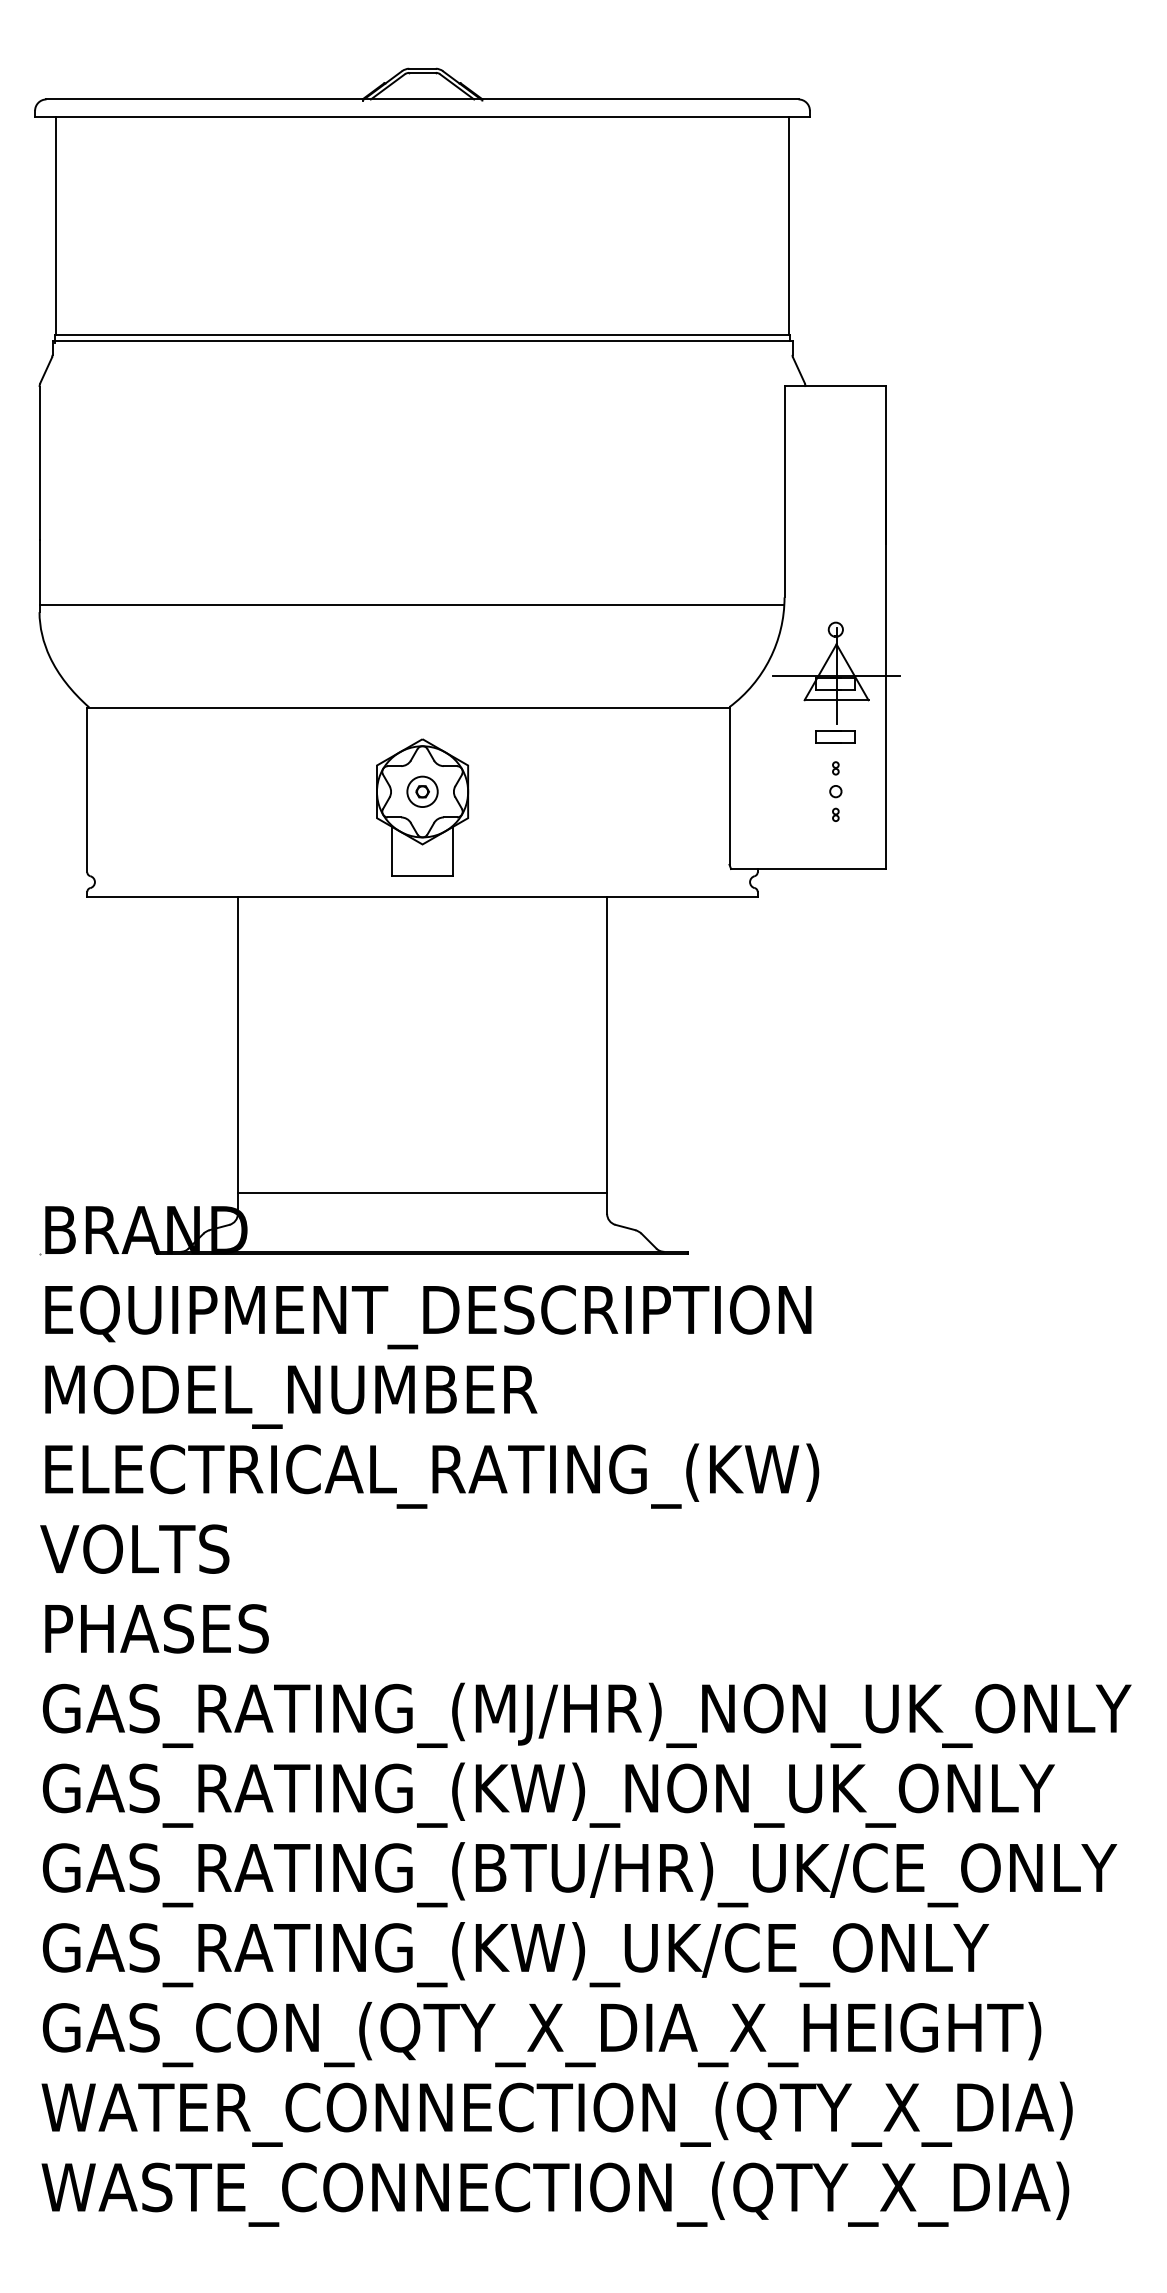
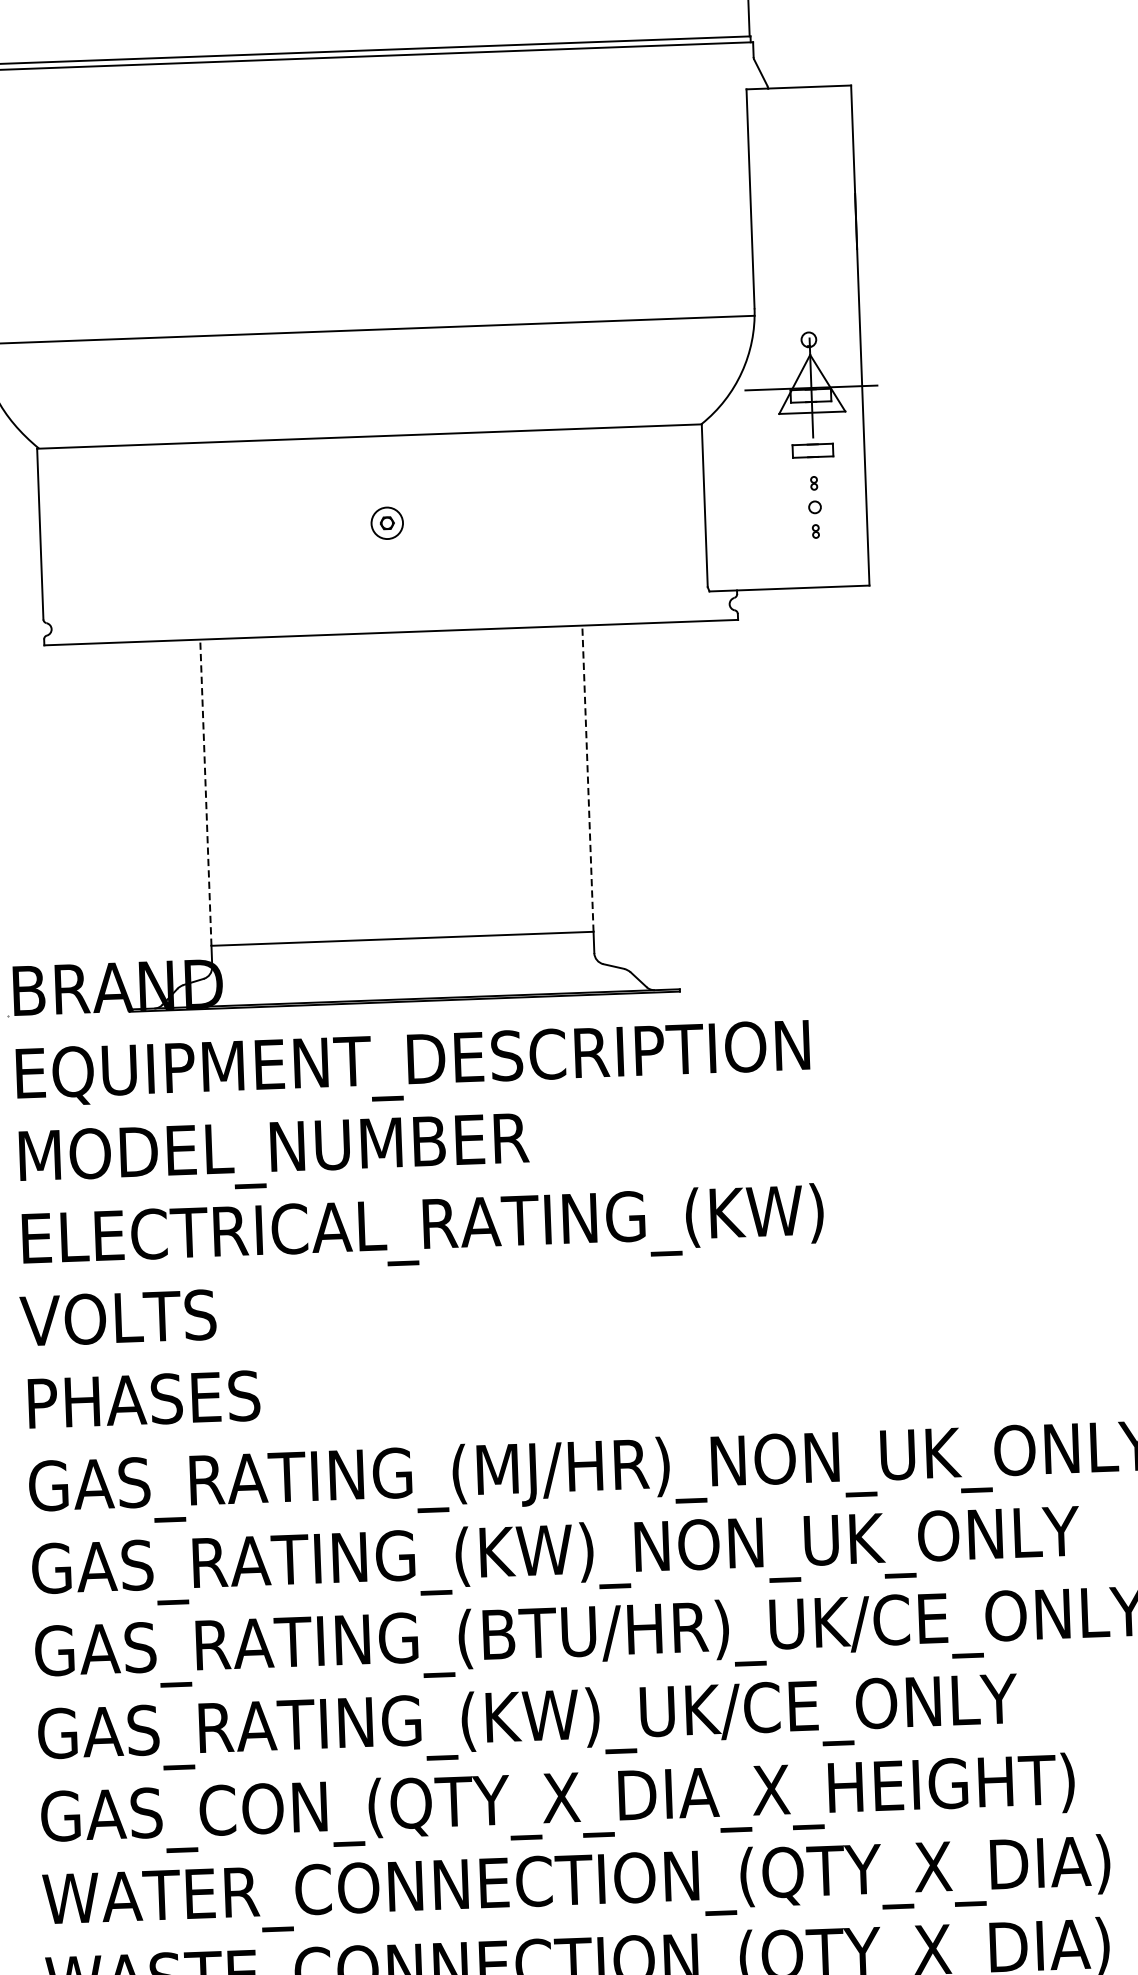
part: (422, 807) -> (387, 539), removed
line: (237, 1045) -> (205, 792), solid -> dashed
line: (607, 1045) -> (588, 778), solid -> dashed

